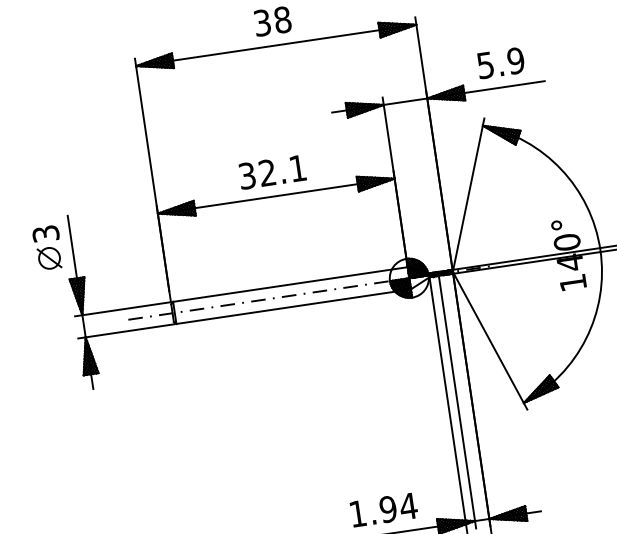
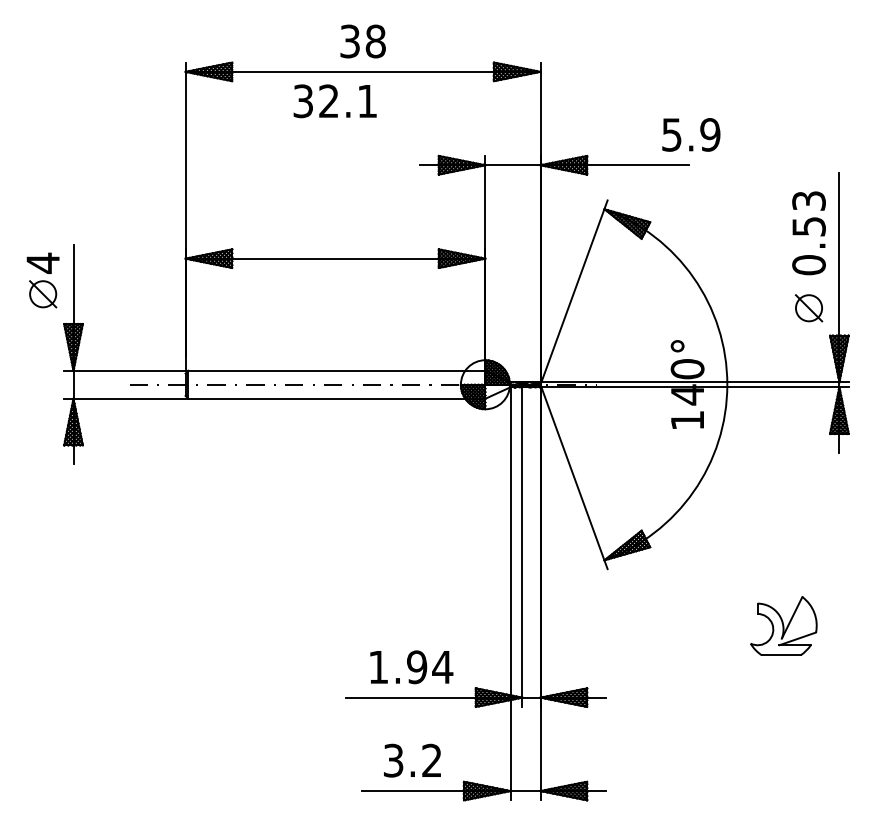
text: (501, 62) -> (691, 134), moved
text: (271, 172) -> (334, 101), moved
text: (46, 233) -> (43, 262), 3 -> 4

